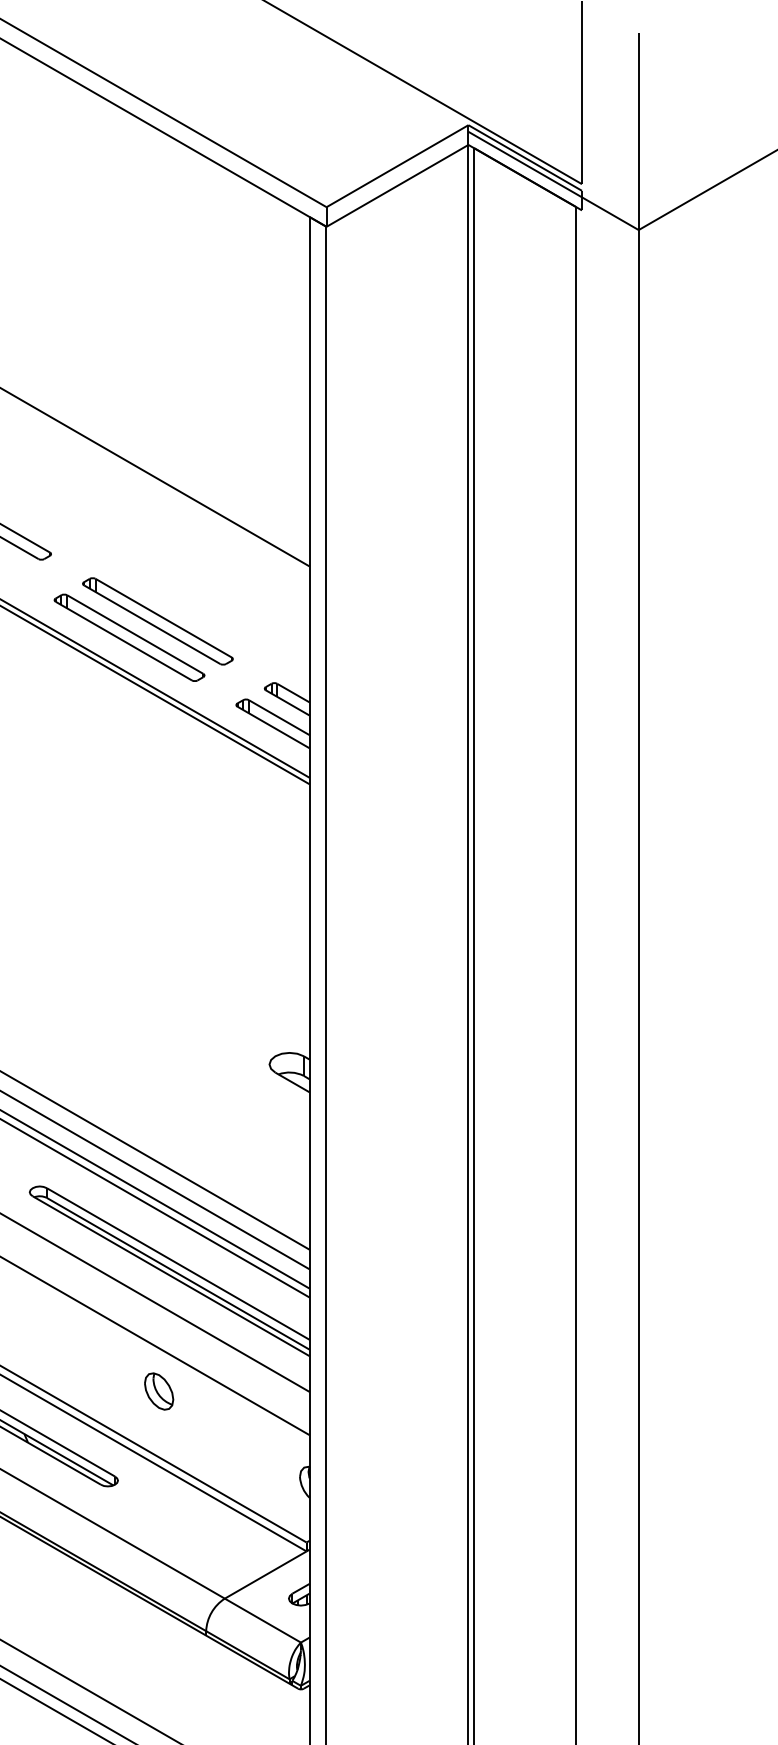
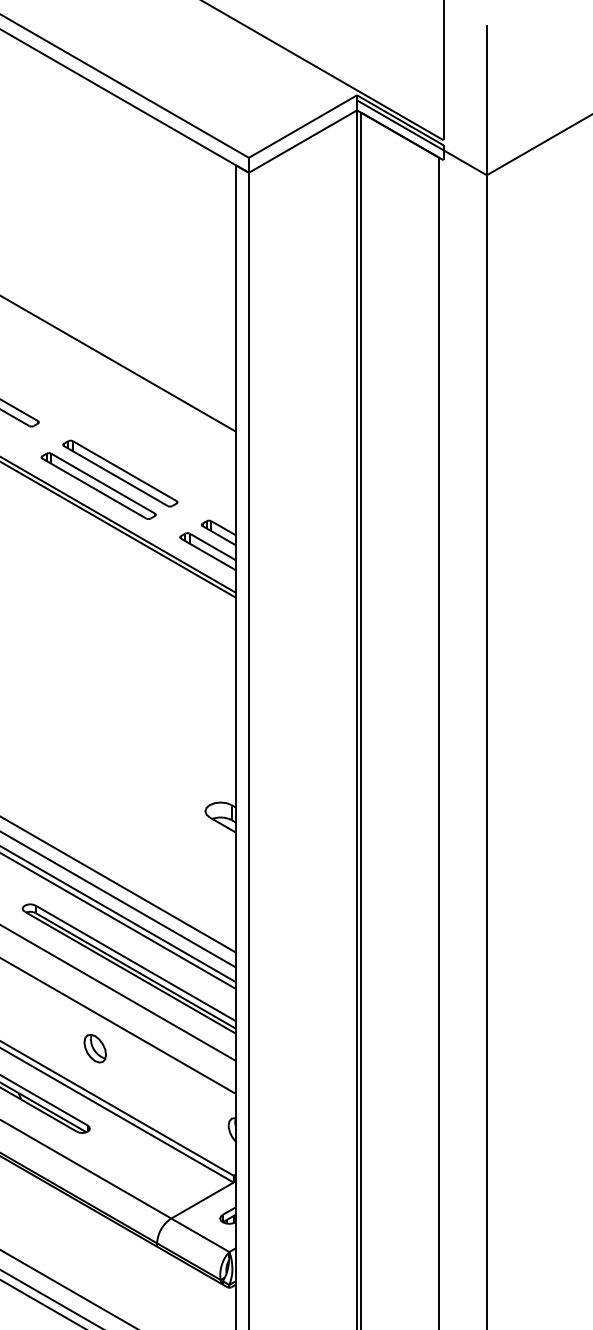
part: (158, 1391) -> (94, 1048), moved

